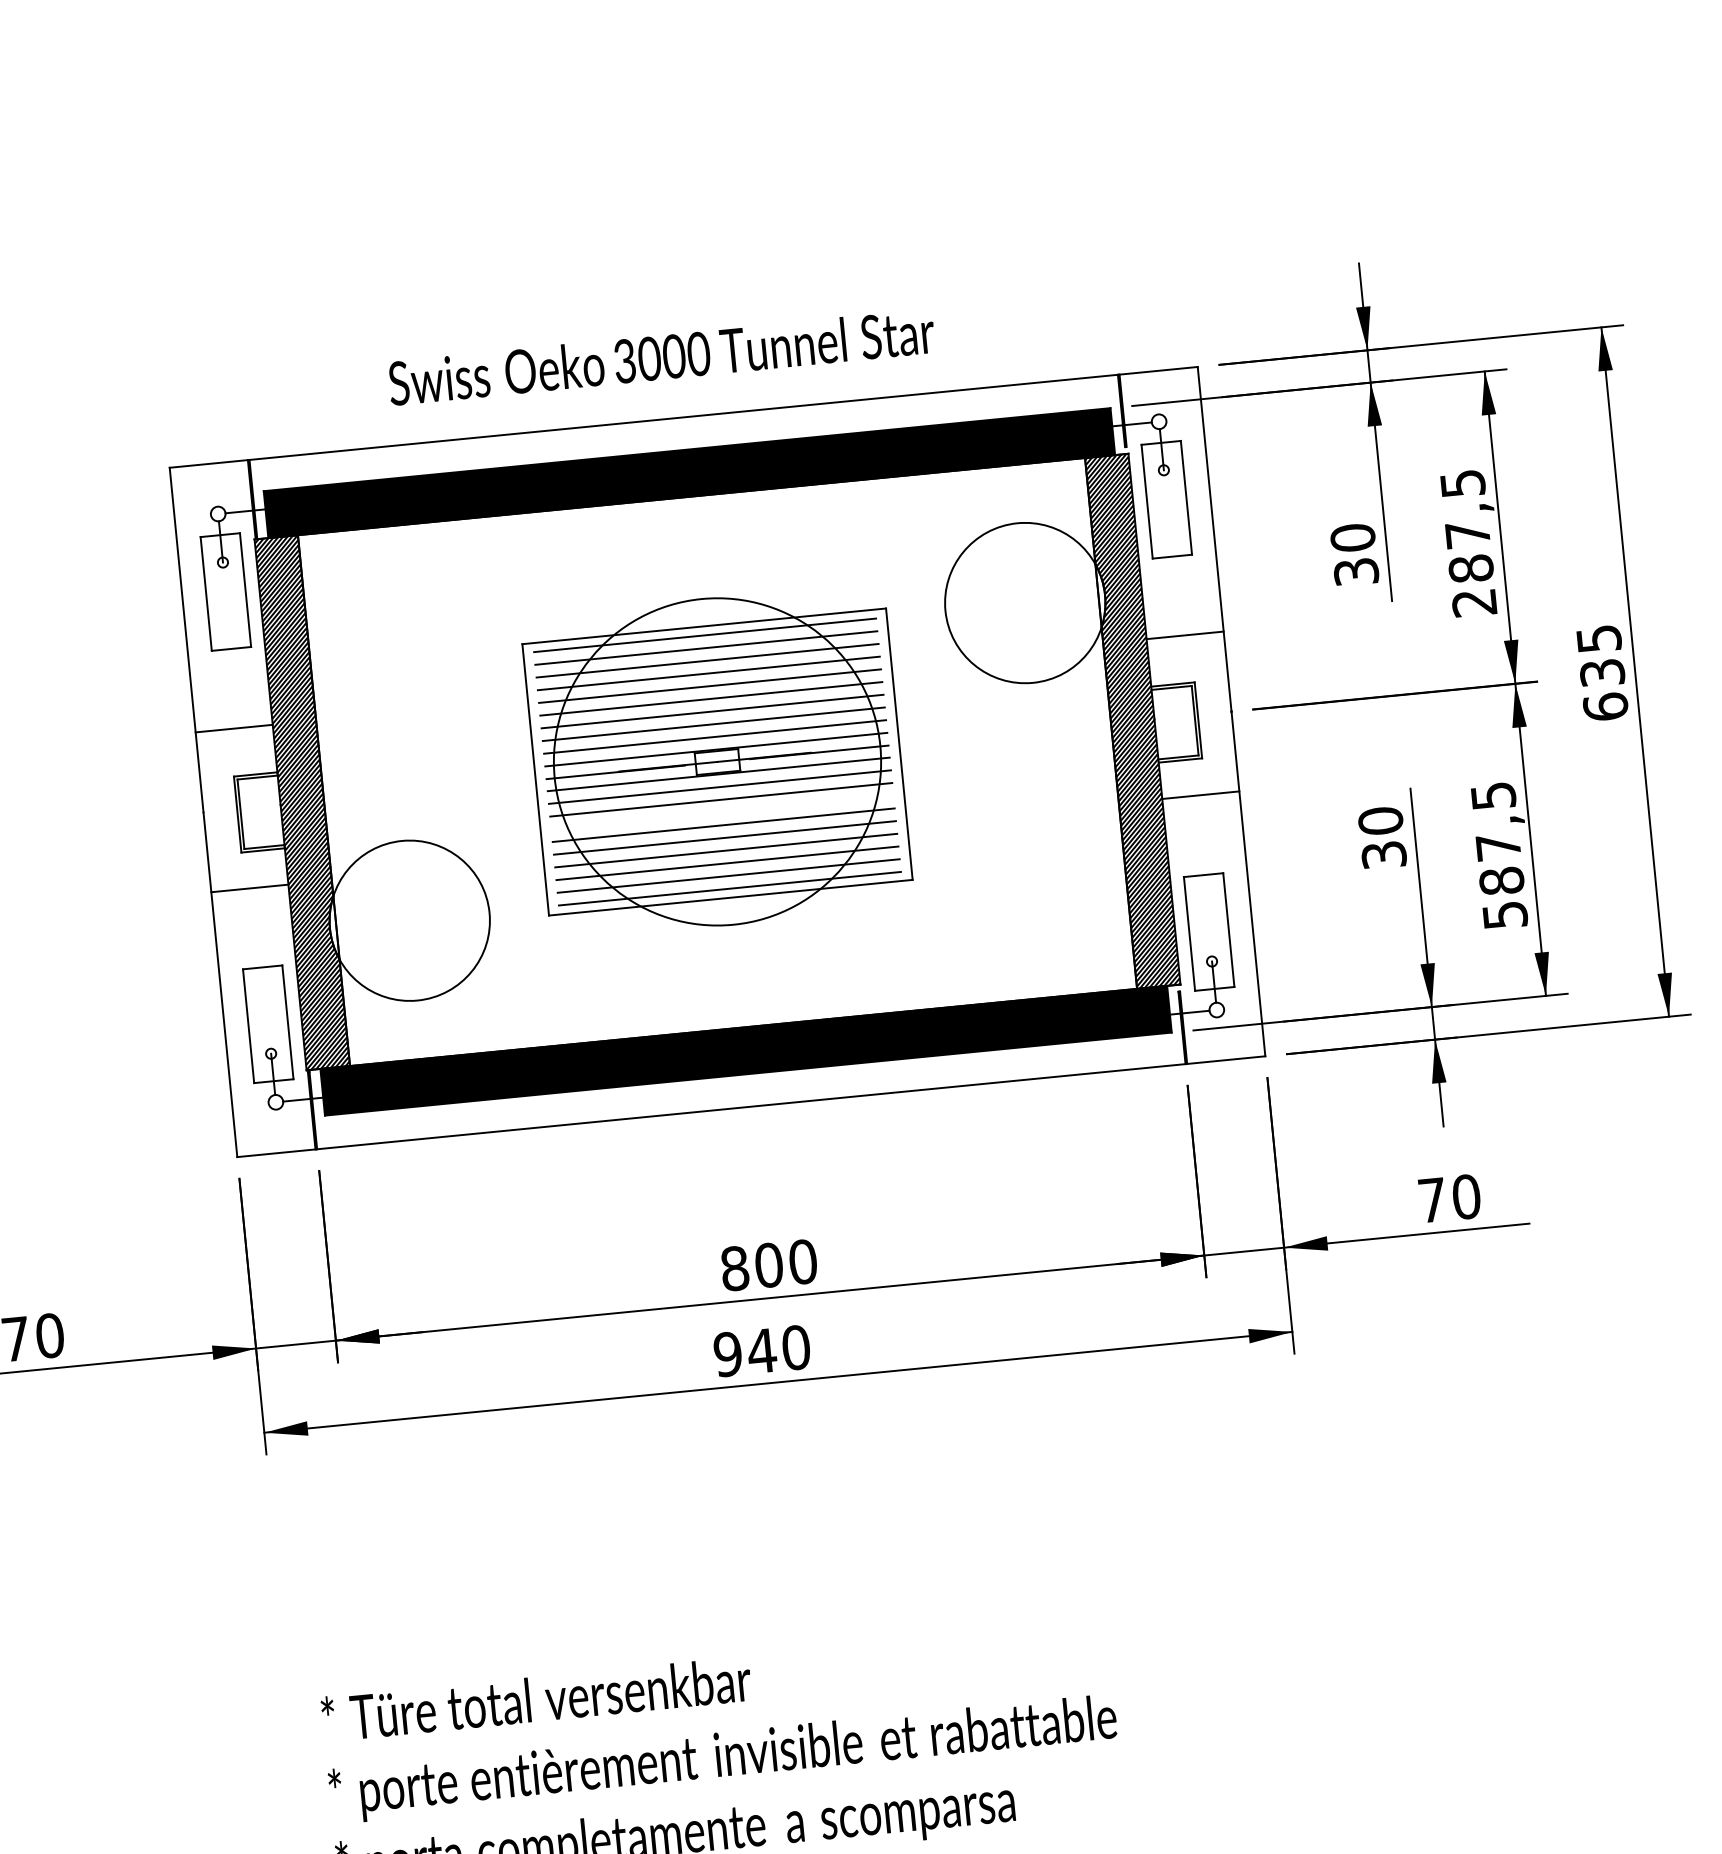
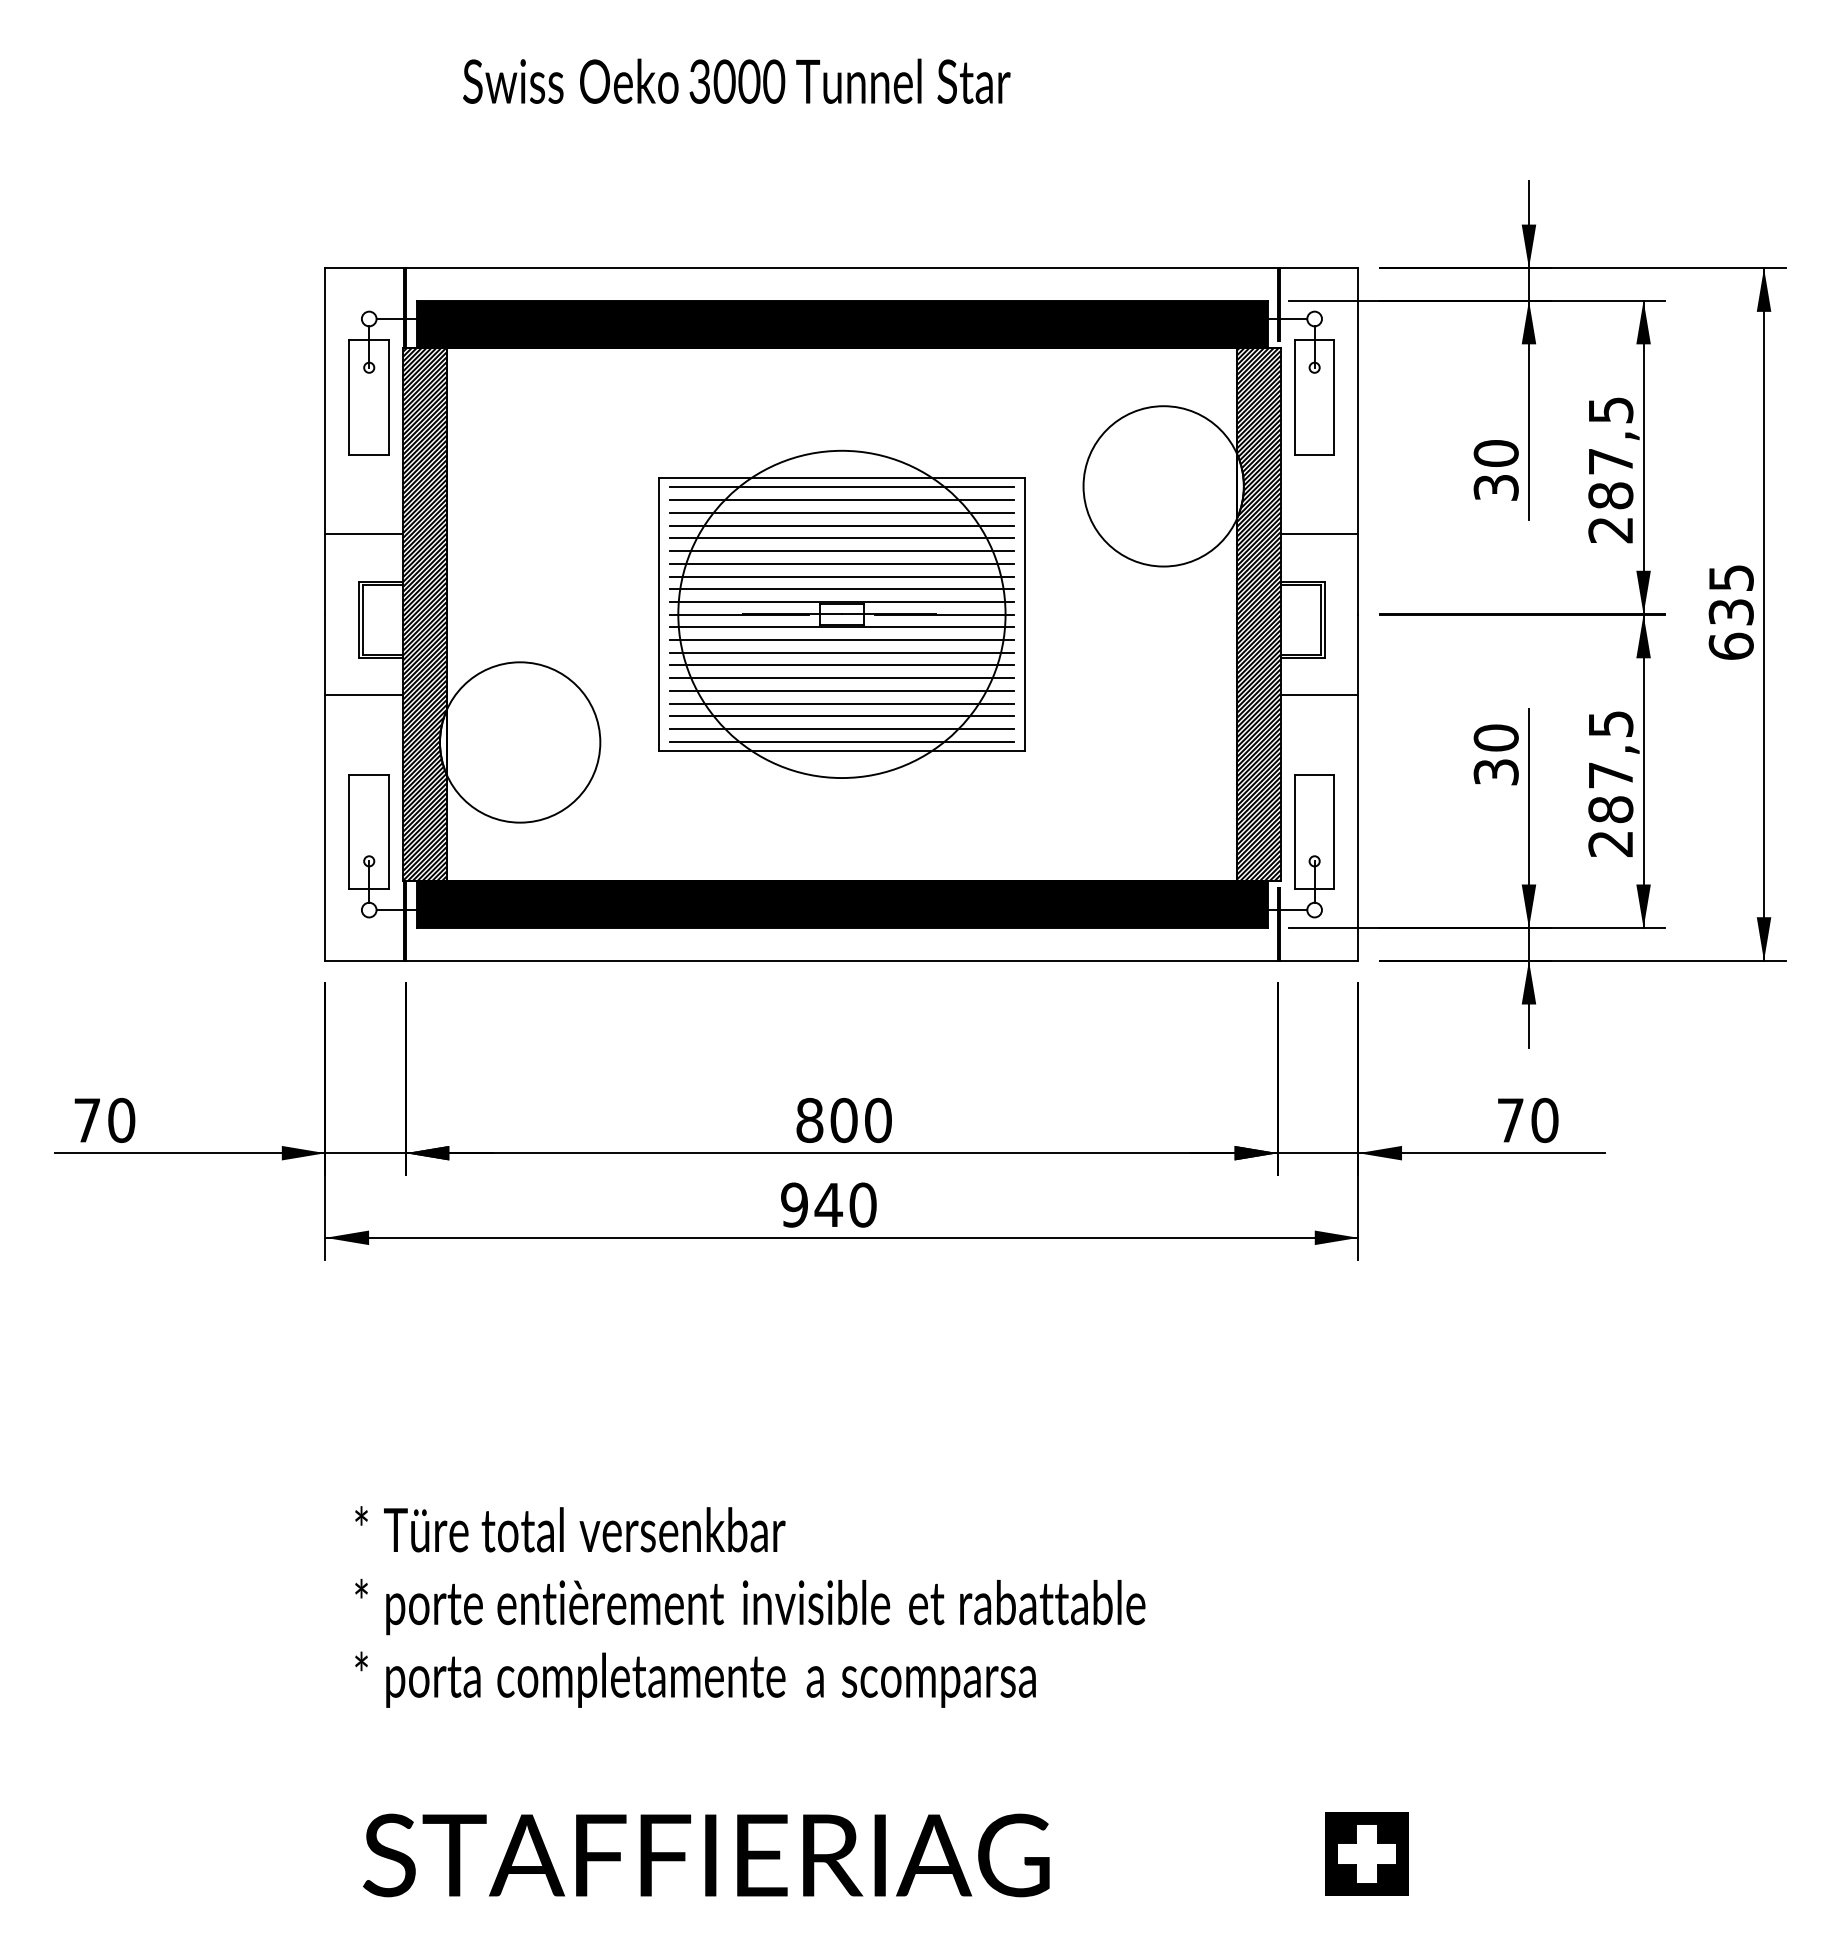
text: (661, 356) -> (736, 80), moved
line: (722, 812) -> (841, 665), added
text: (1504, 915) -> (1610, 844), 587,5 -> 287,5

